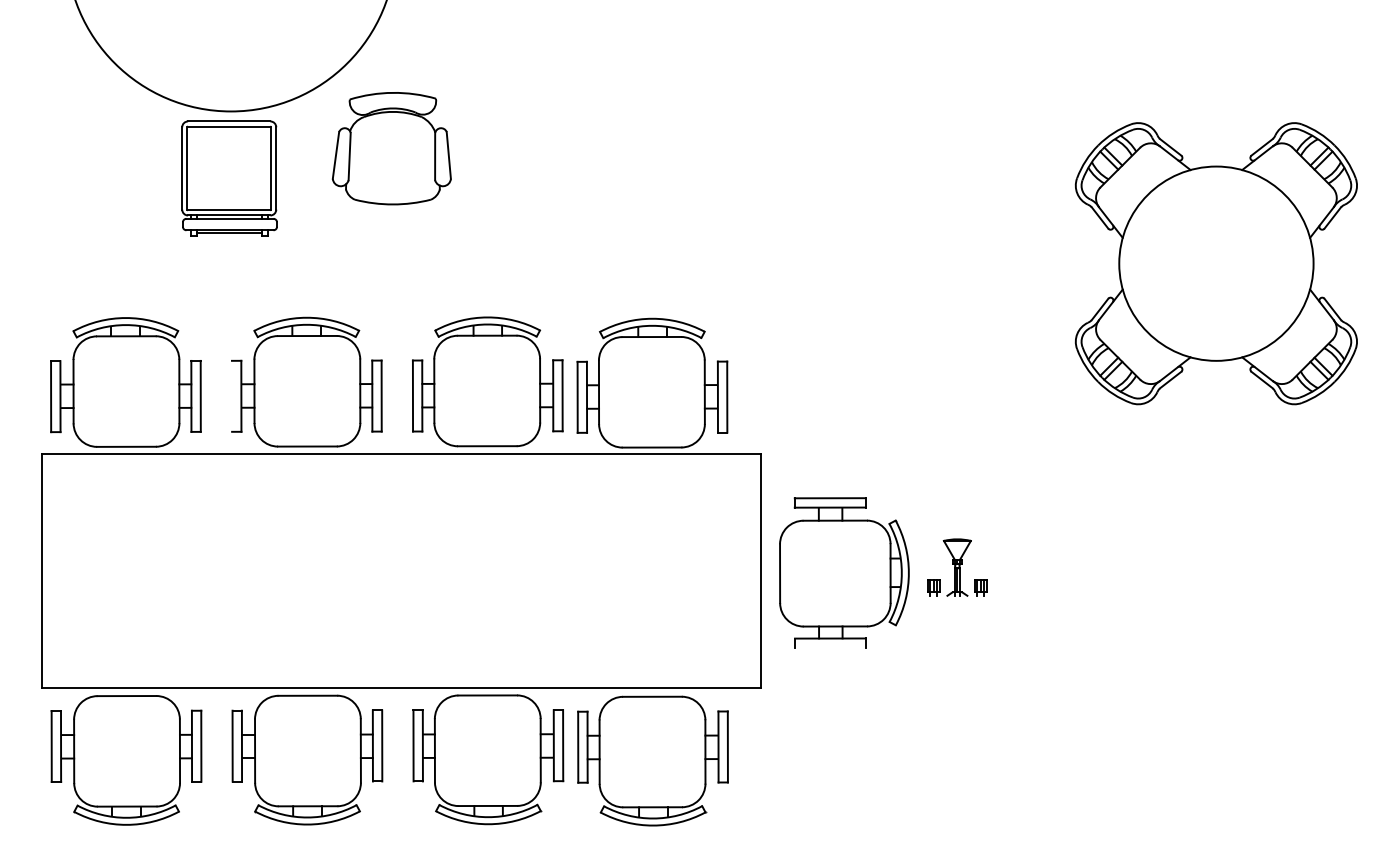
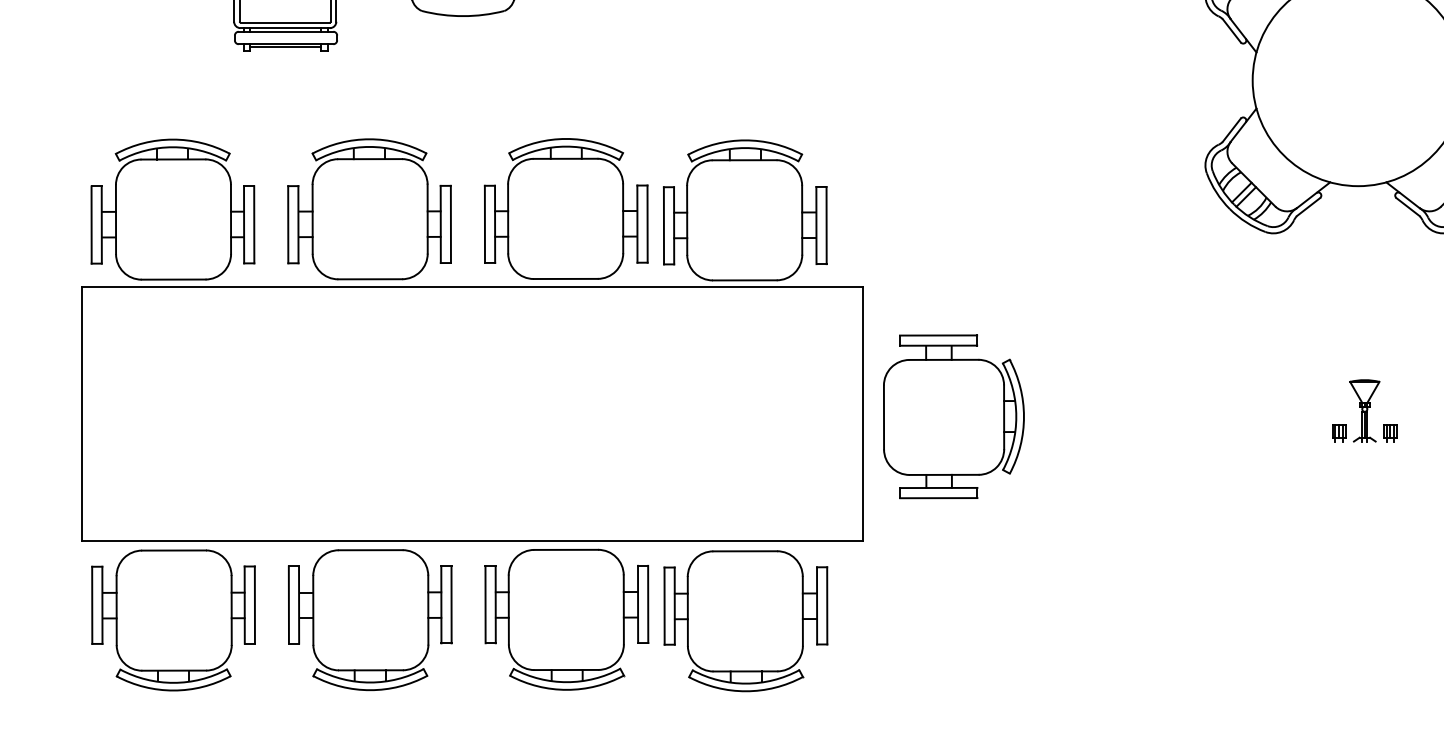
line: (231, 395) -> (287, 223), added
part: (957, 567) -> (1364, 410), moved
line: (830, 647) -> (938, 497), added

